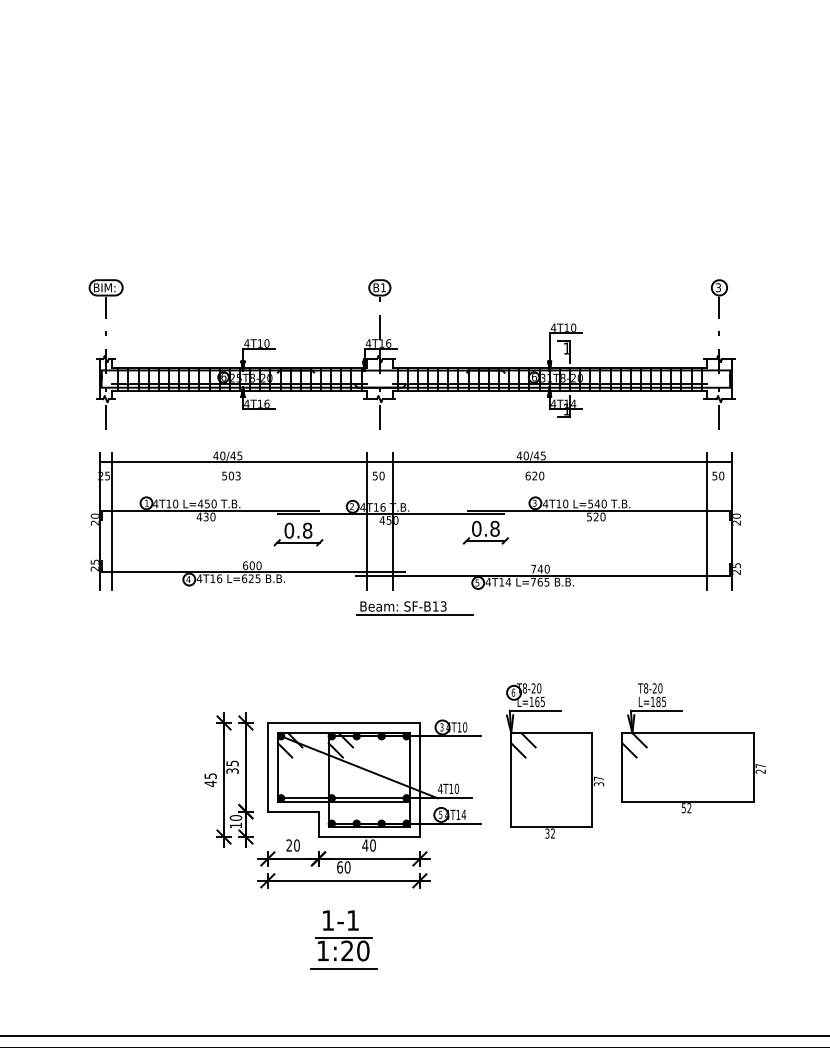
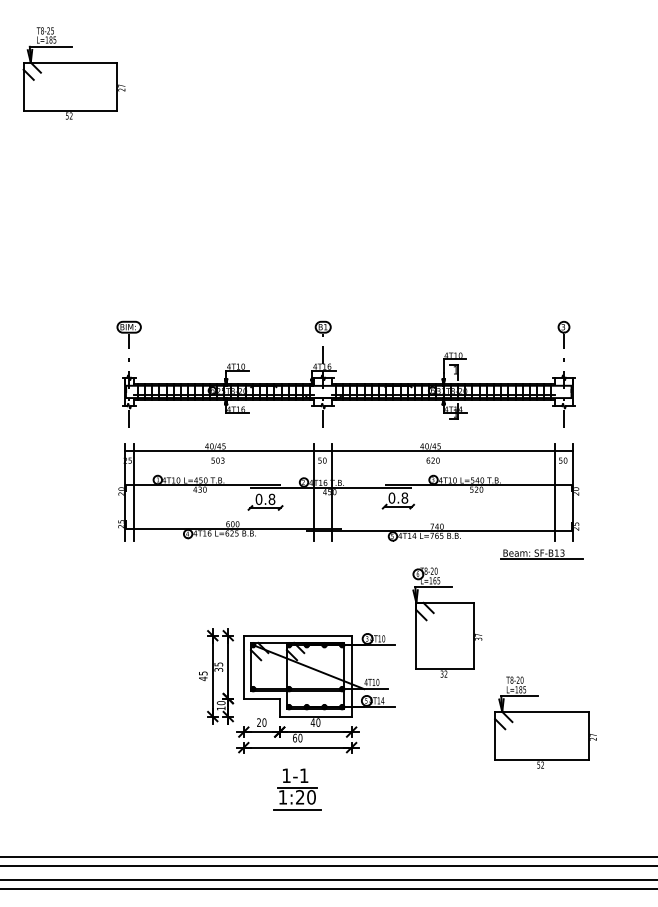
part: (414, 608) -> (541, 554), moved
part: (693, 748) -> (545, 722), moved
part: (555, 760) -> (447, 622), moved

